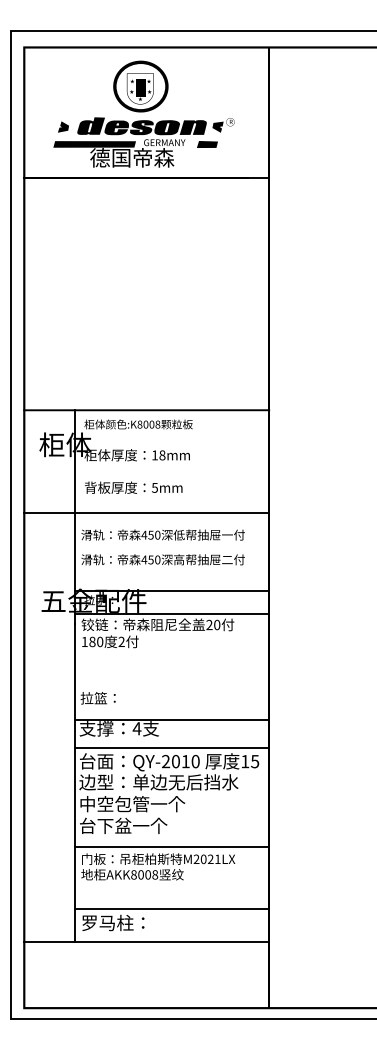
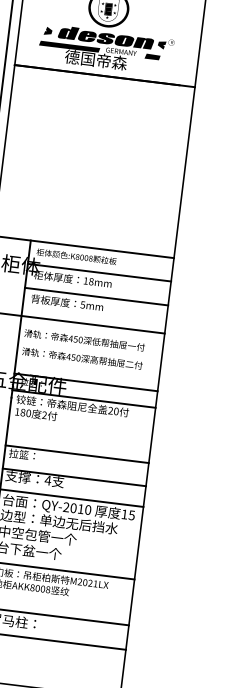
line: (171, 442) -> (99, 273), added
line: (171, 474) -> (96, 296), added
line: (171, 688) -> (76, 454), added

